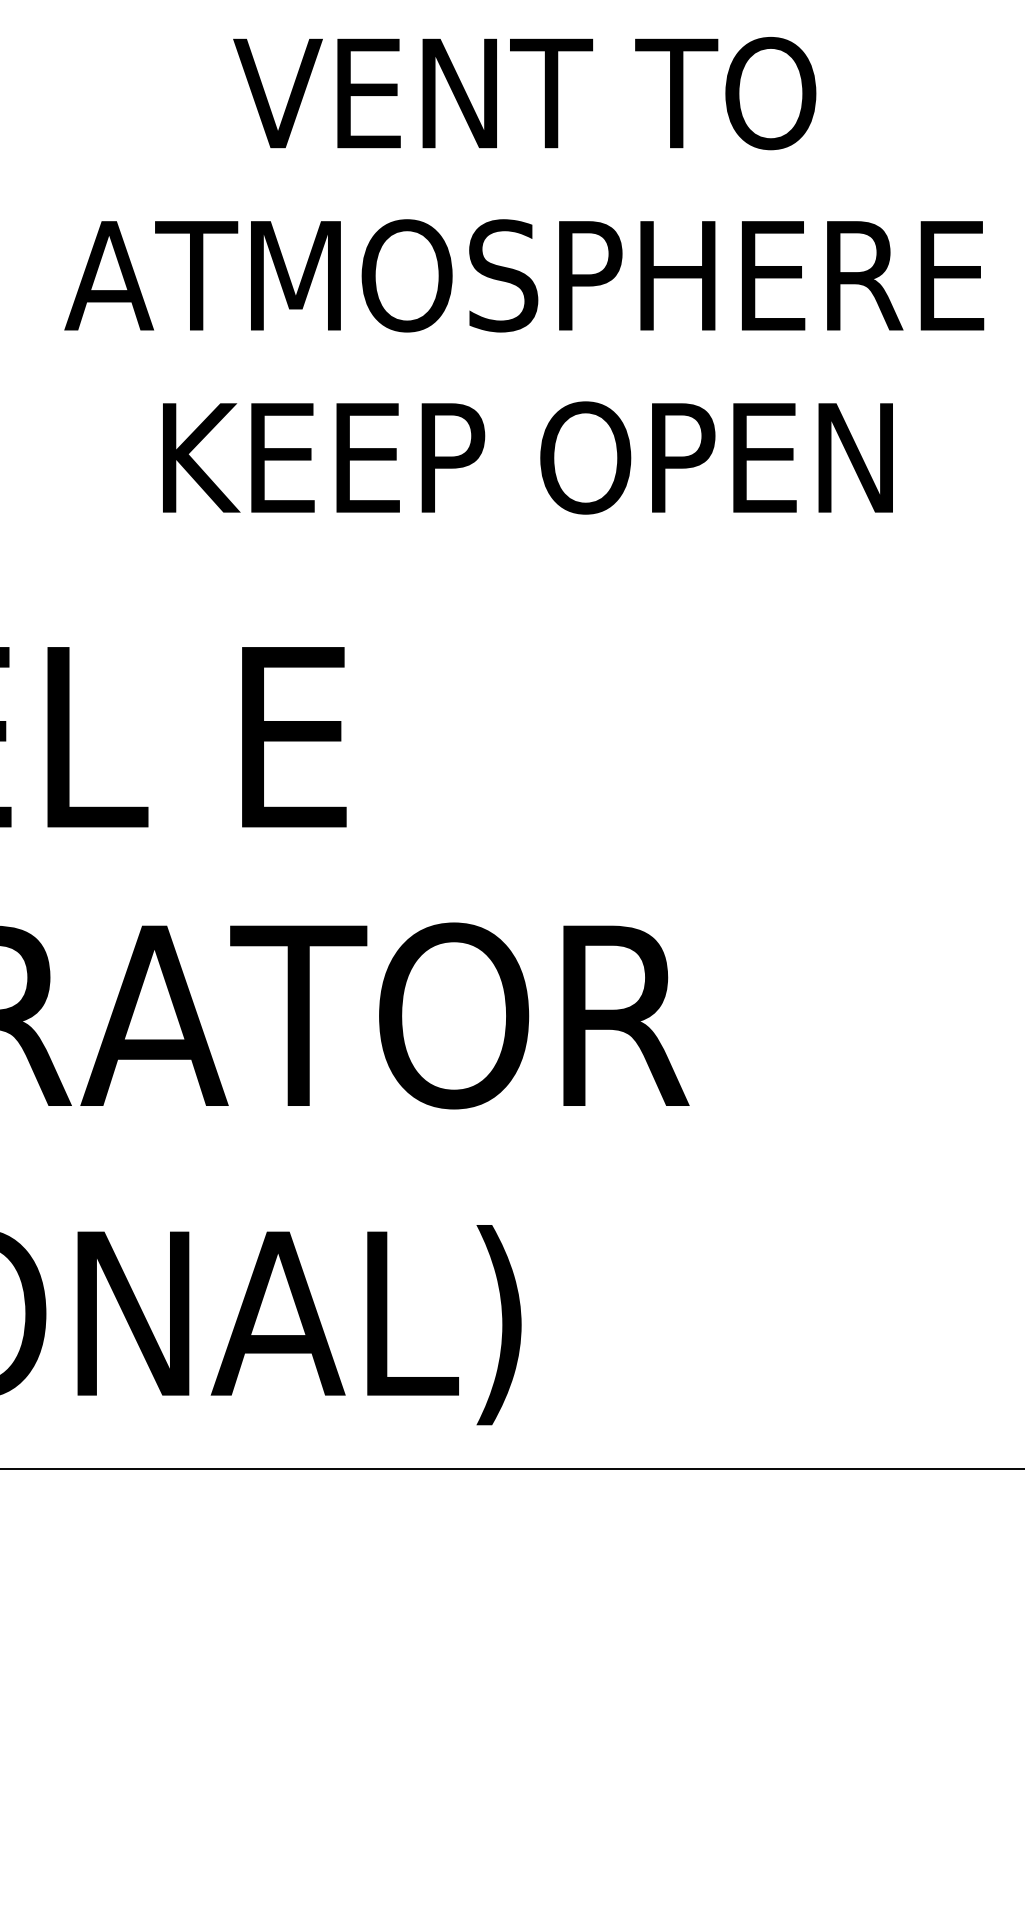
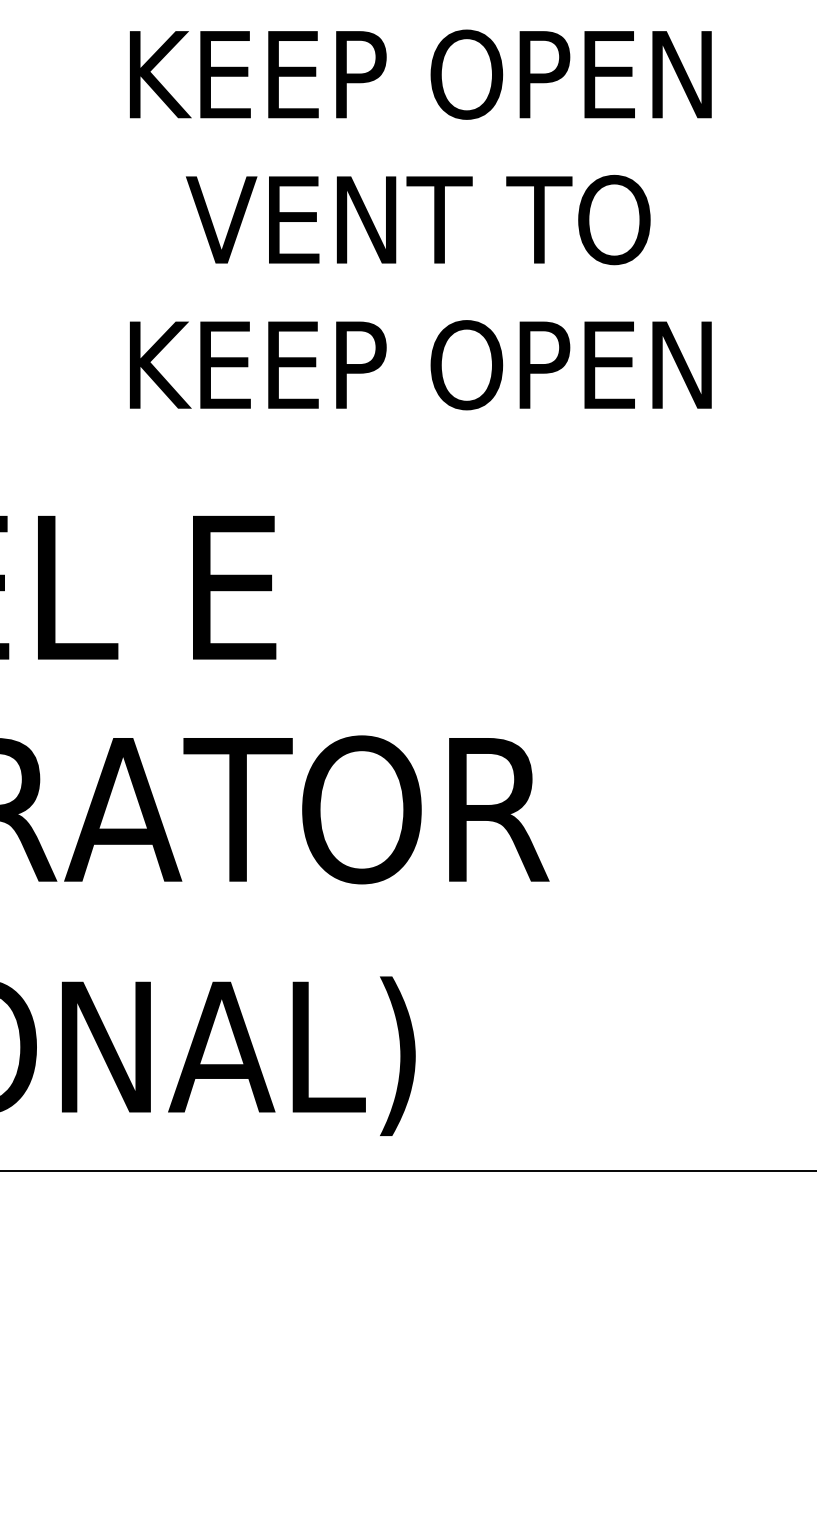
text: (527, 93) -> (420, 74), VENT TO -> KEEP OPEN
text: (523, 275) -> (417, 219), ATMOSPHERE -> VENT TO

